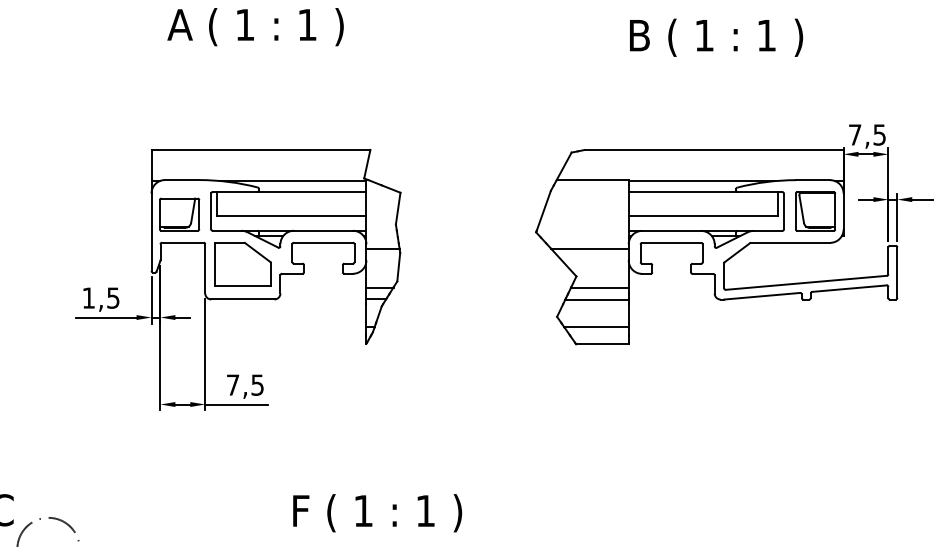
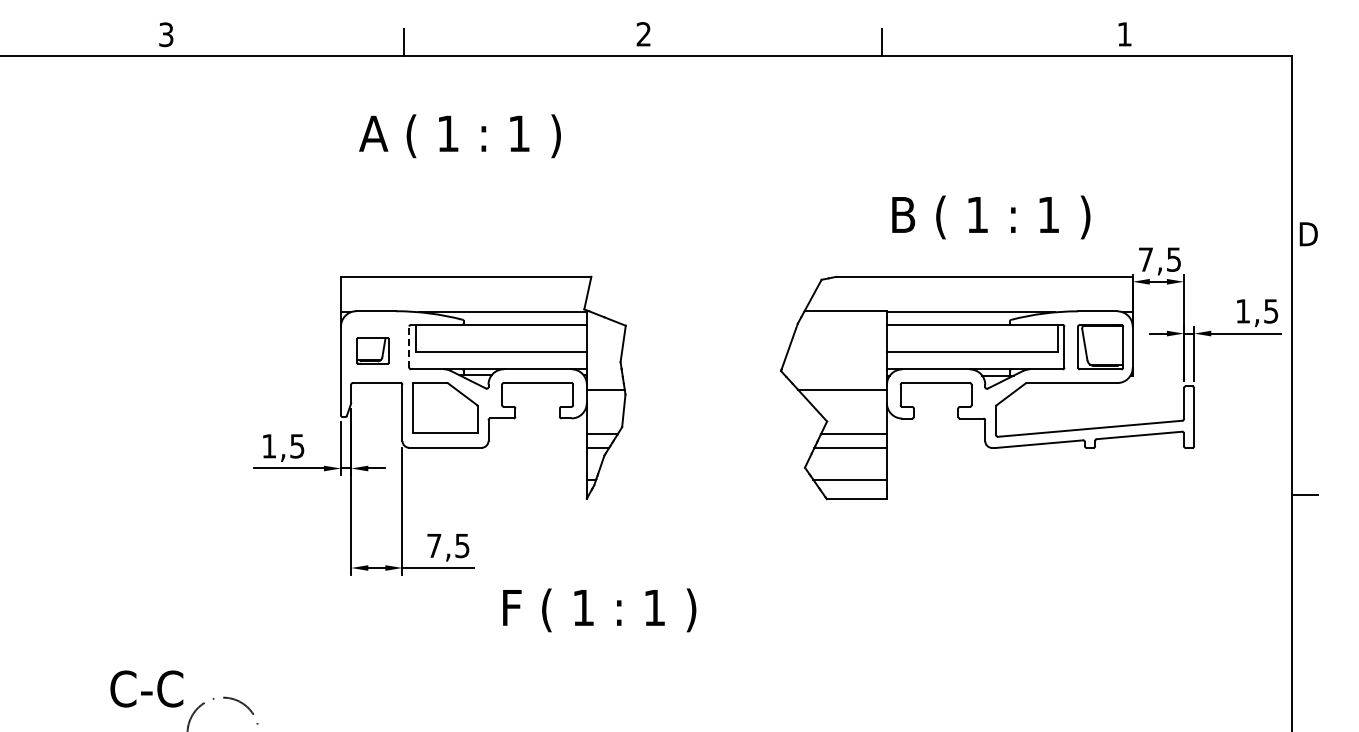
text: (716, 37) -> (991, 217), moved
line: (211, 210) -> (409, 346), solid -> dashed
part: (179, 214) -> (372, 350), size x0.7
text: (377, 513) -> (599, 610), moved

